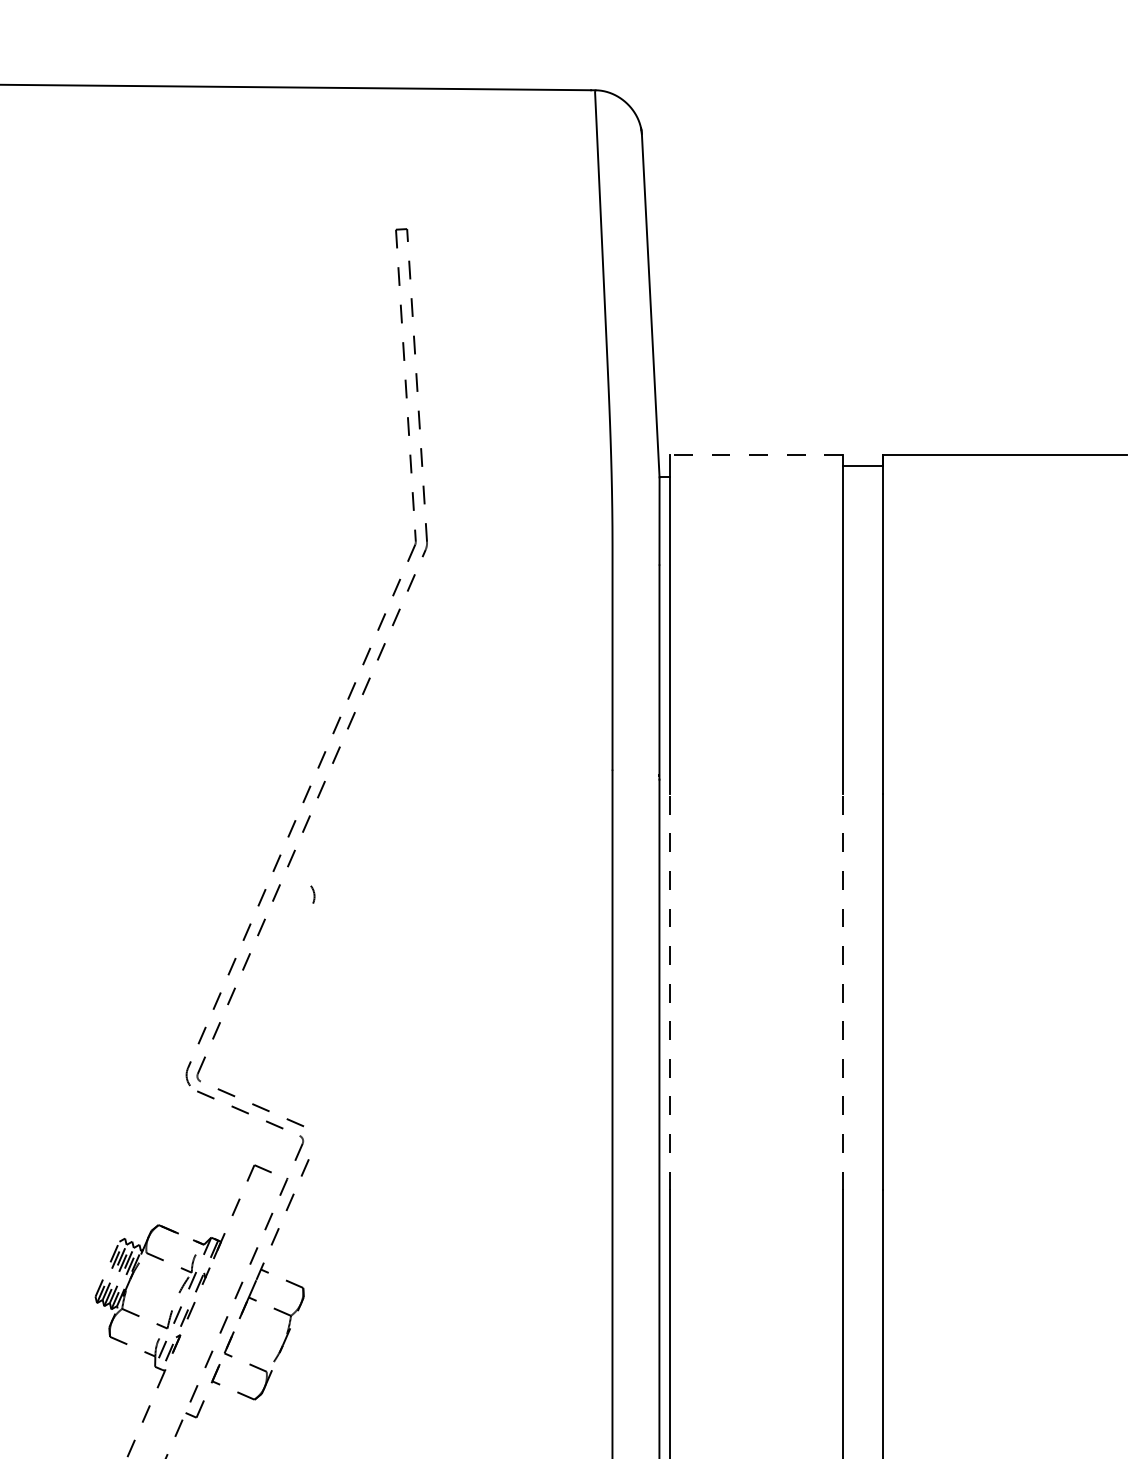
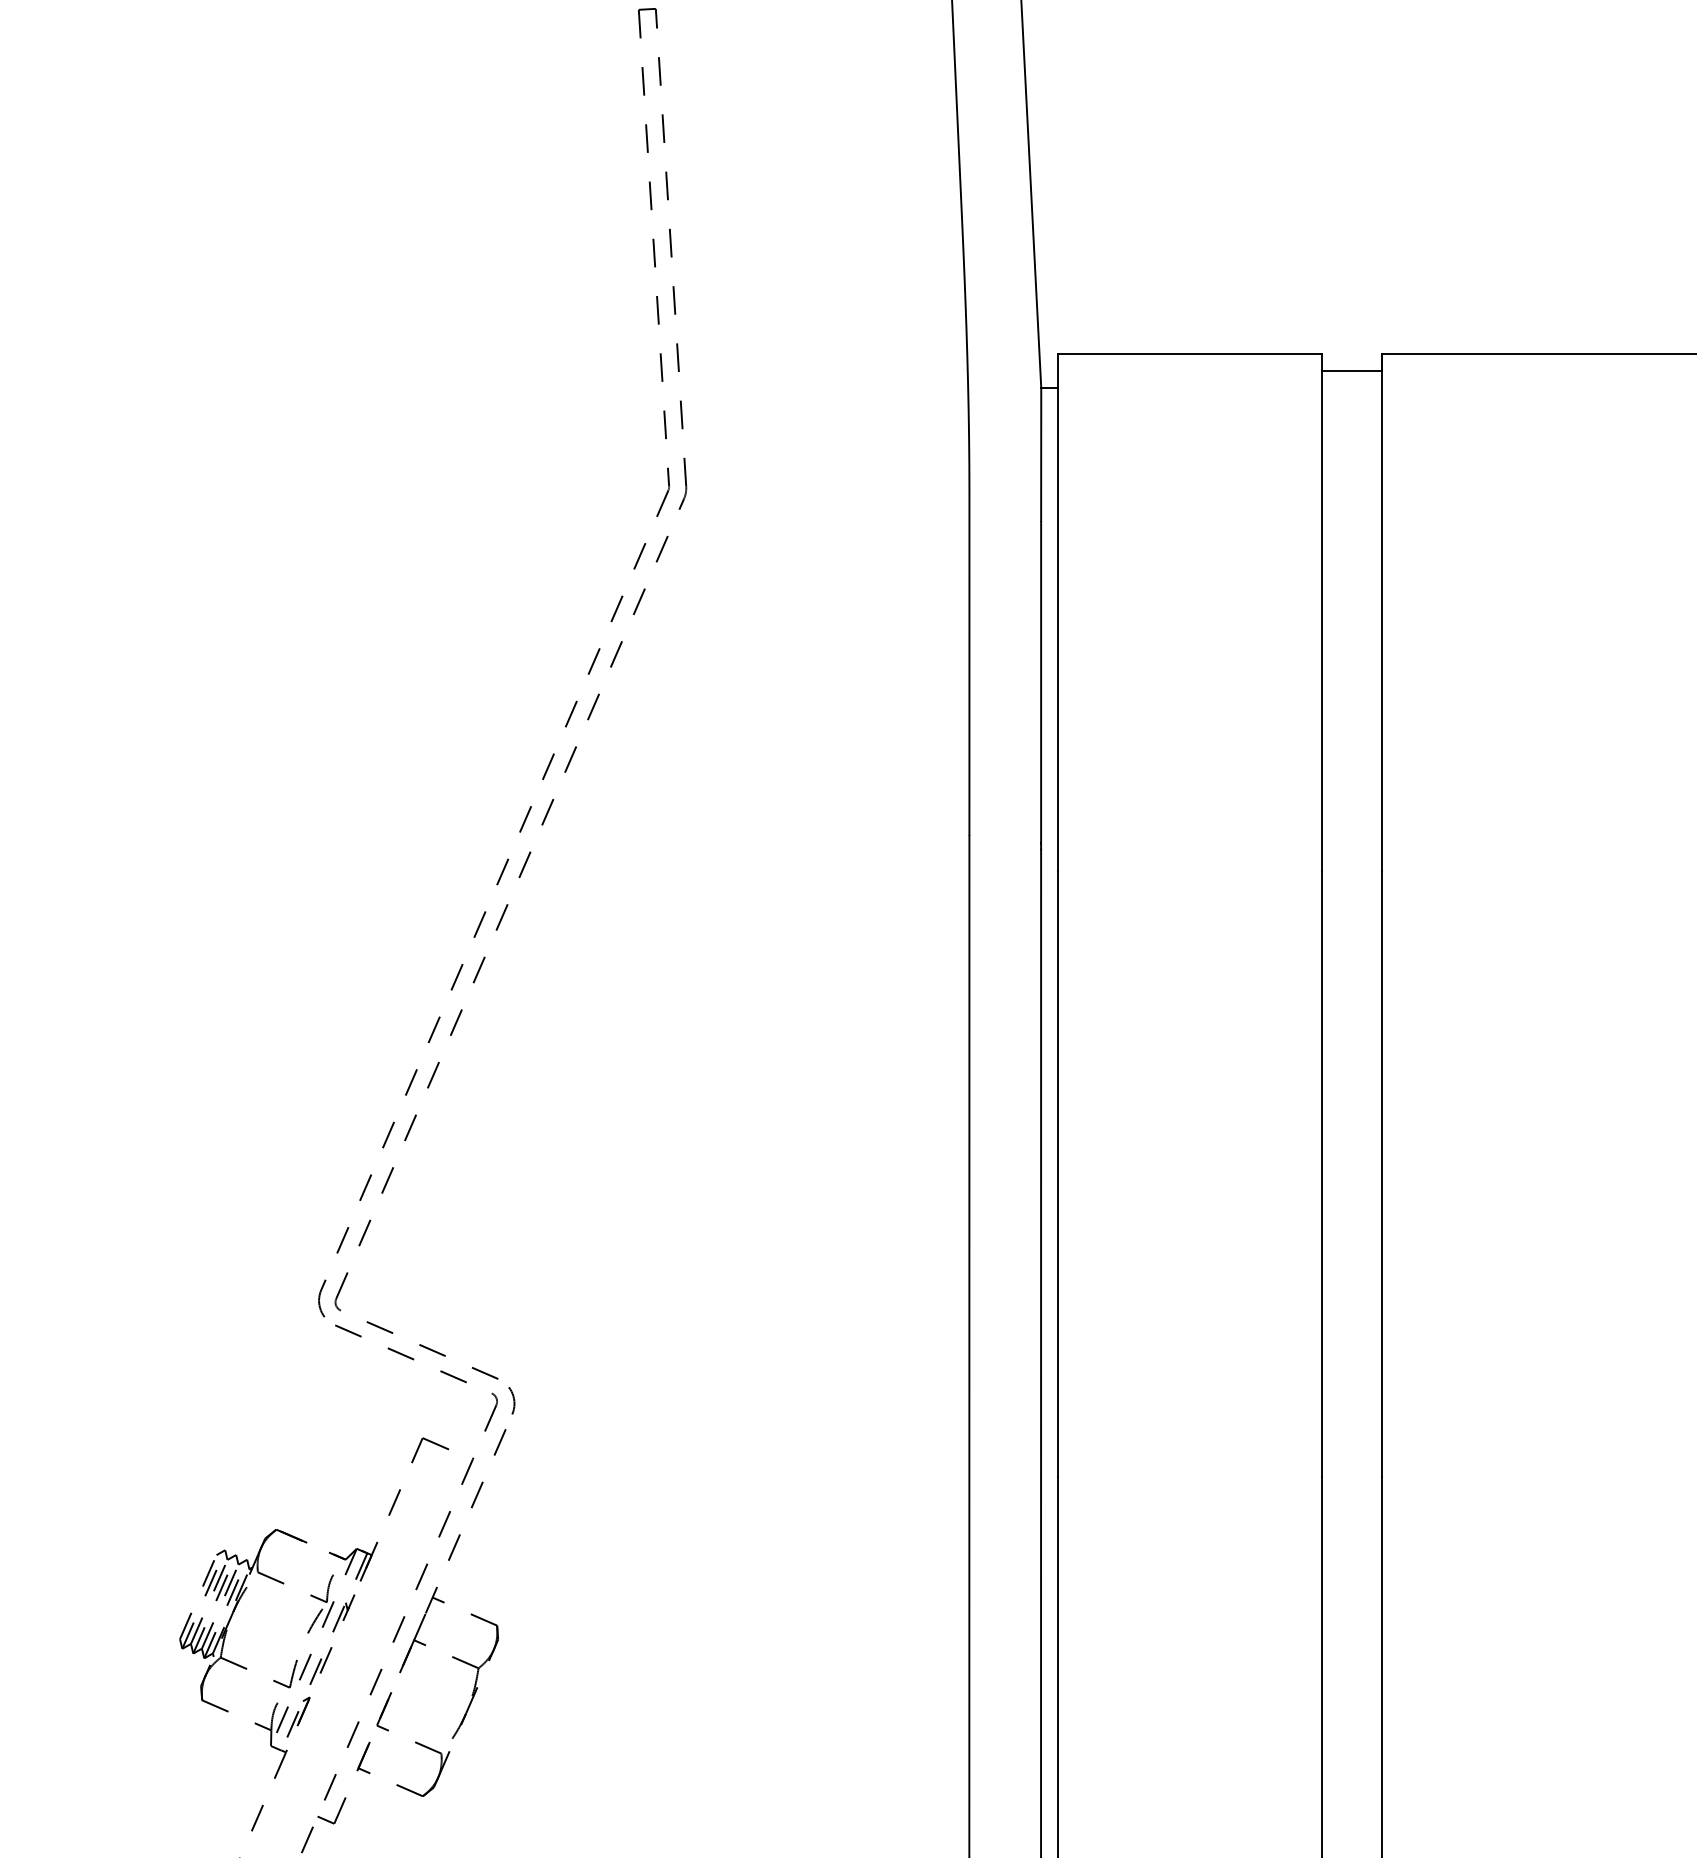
line: (756, 454) -> (1189, 353), dashed -> solid
arc: (313, 894) -> (512, 1400), moved
line: (670, 991) -> (1057, 1172), dashed -> solid
line: (843, 991) -> (1322, 1172), dashed -> solid

